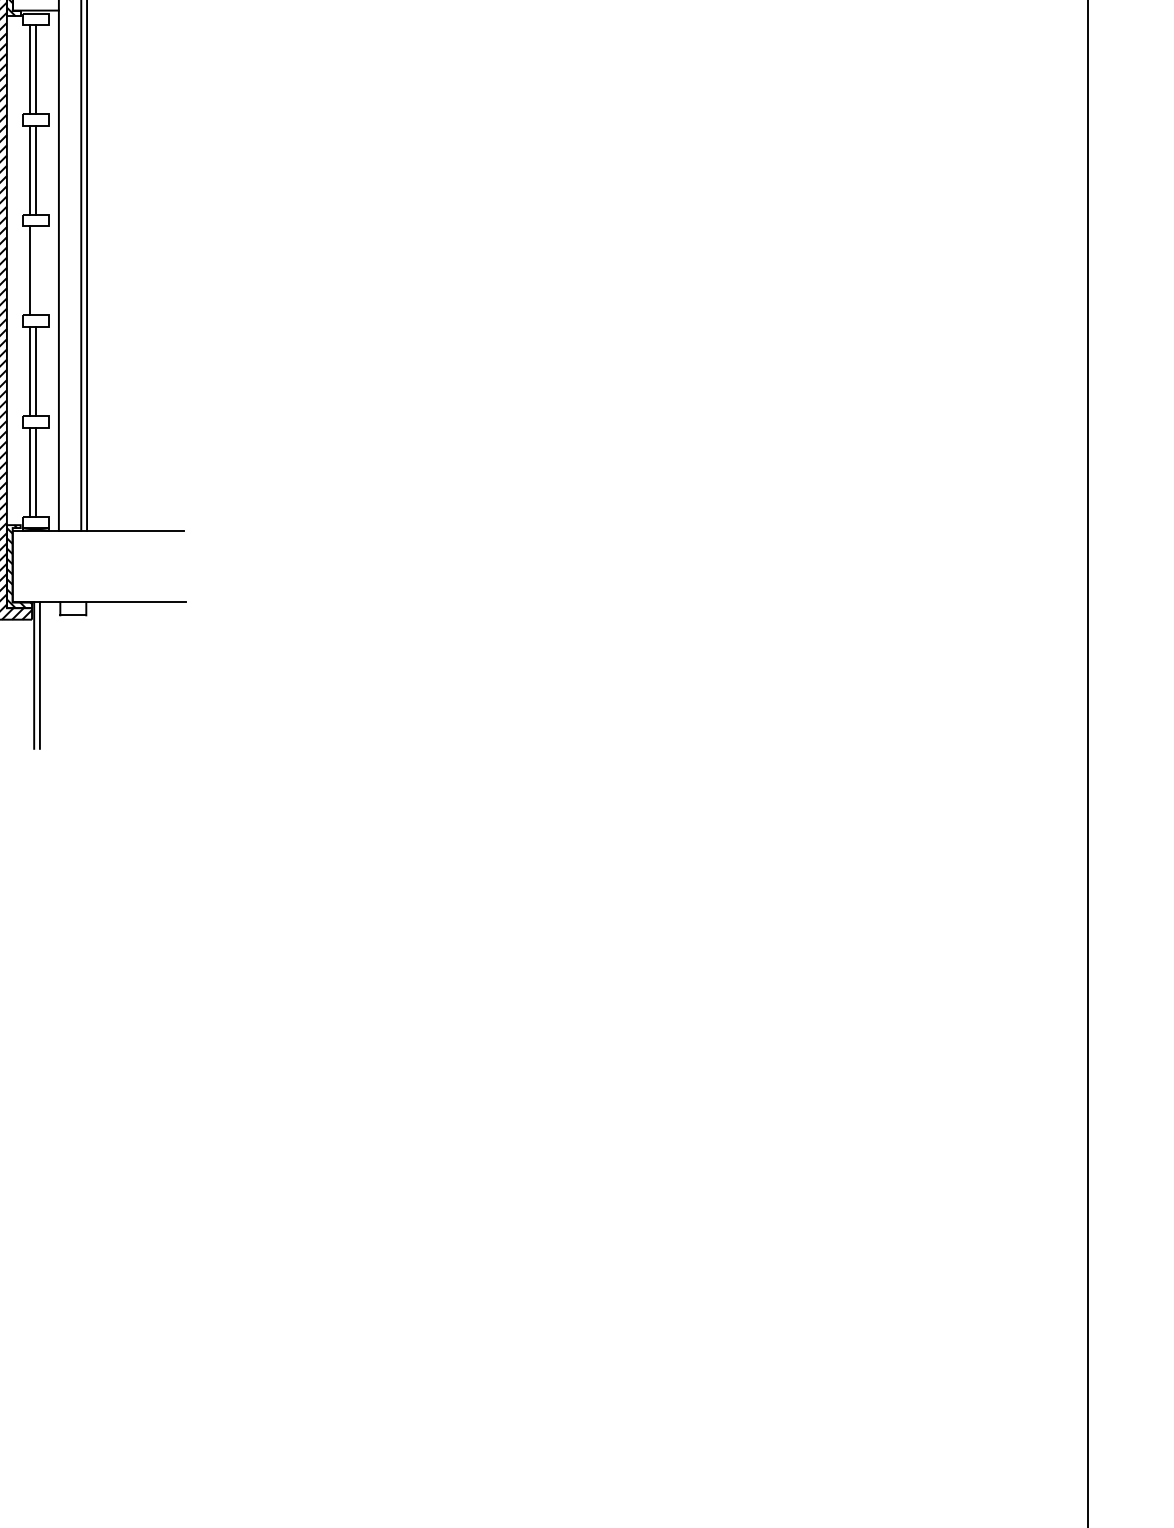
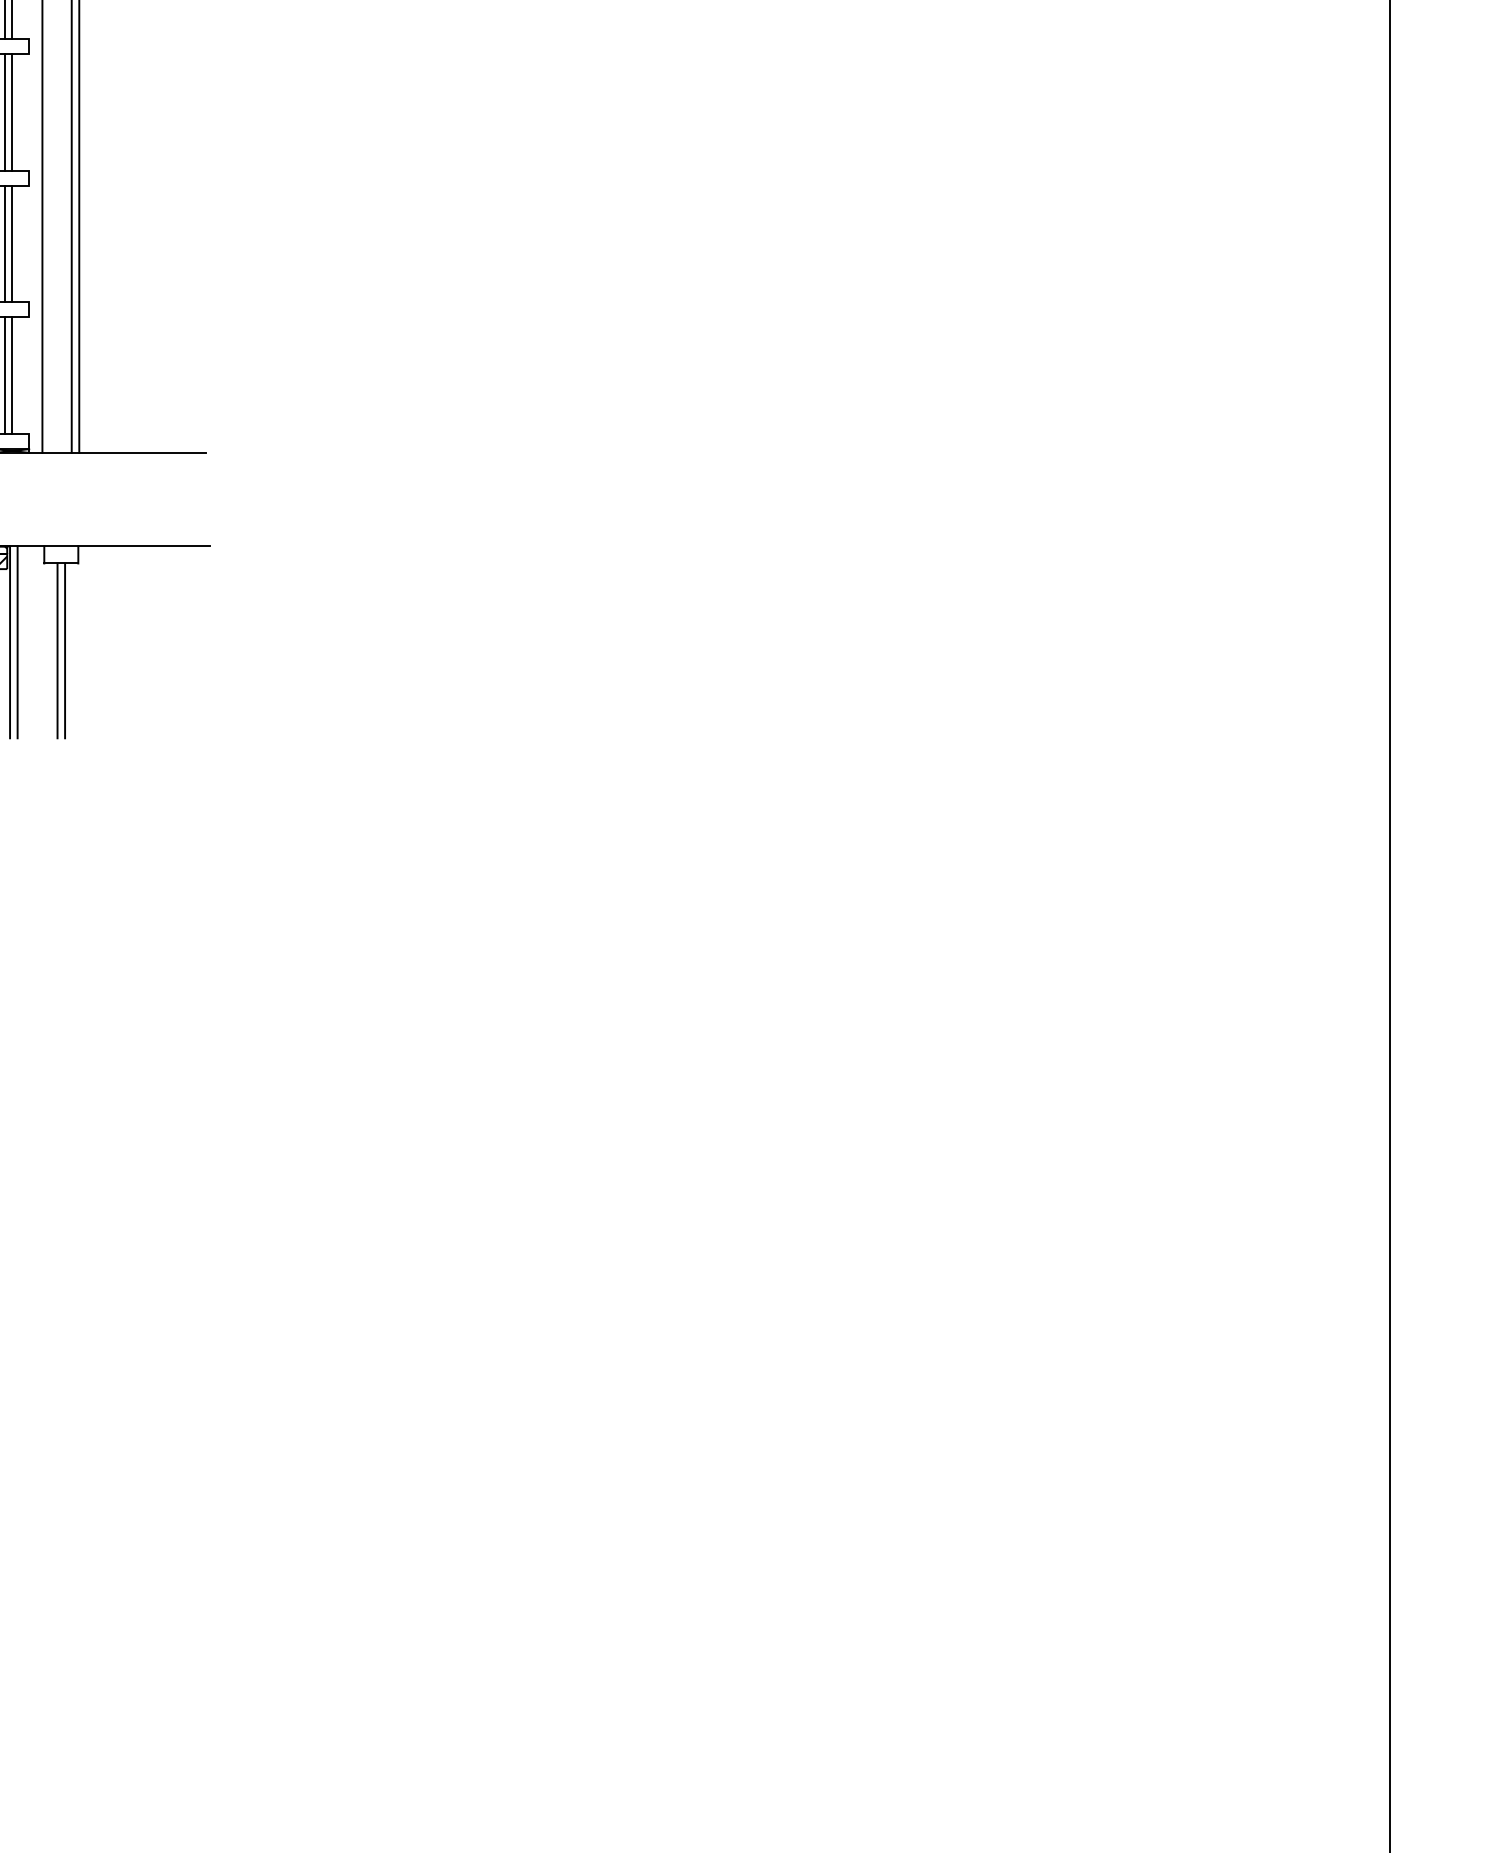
line: (35, 270) -> (11, 111), added
line: (70, 681) -> (57, 650), added
line: (76, 681) -> (65, 650), added

